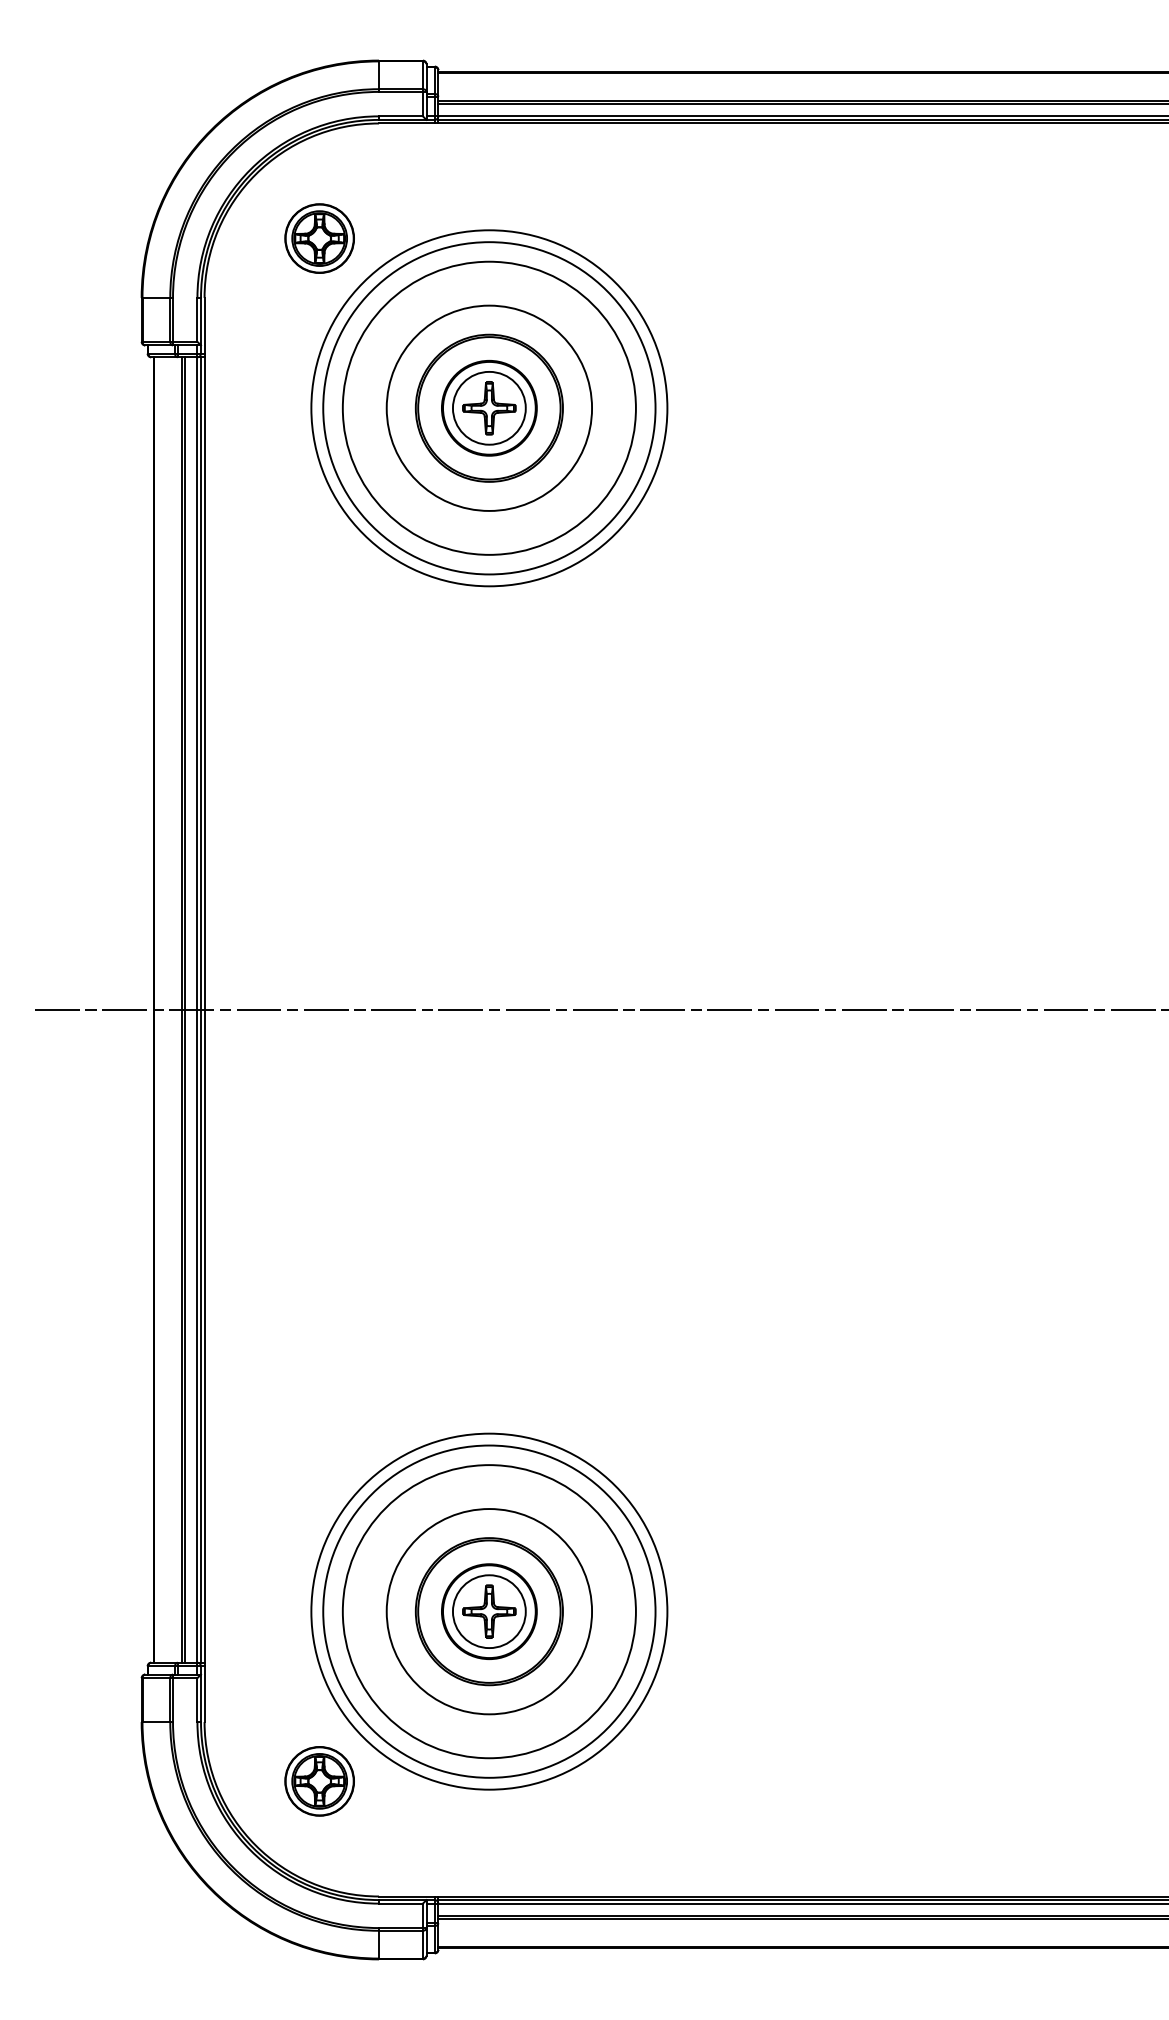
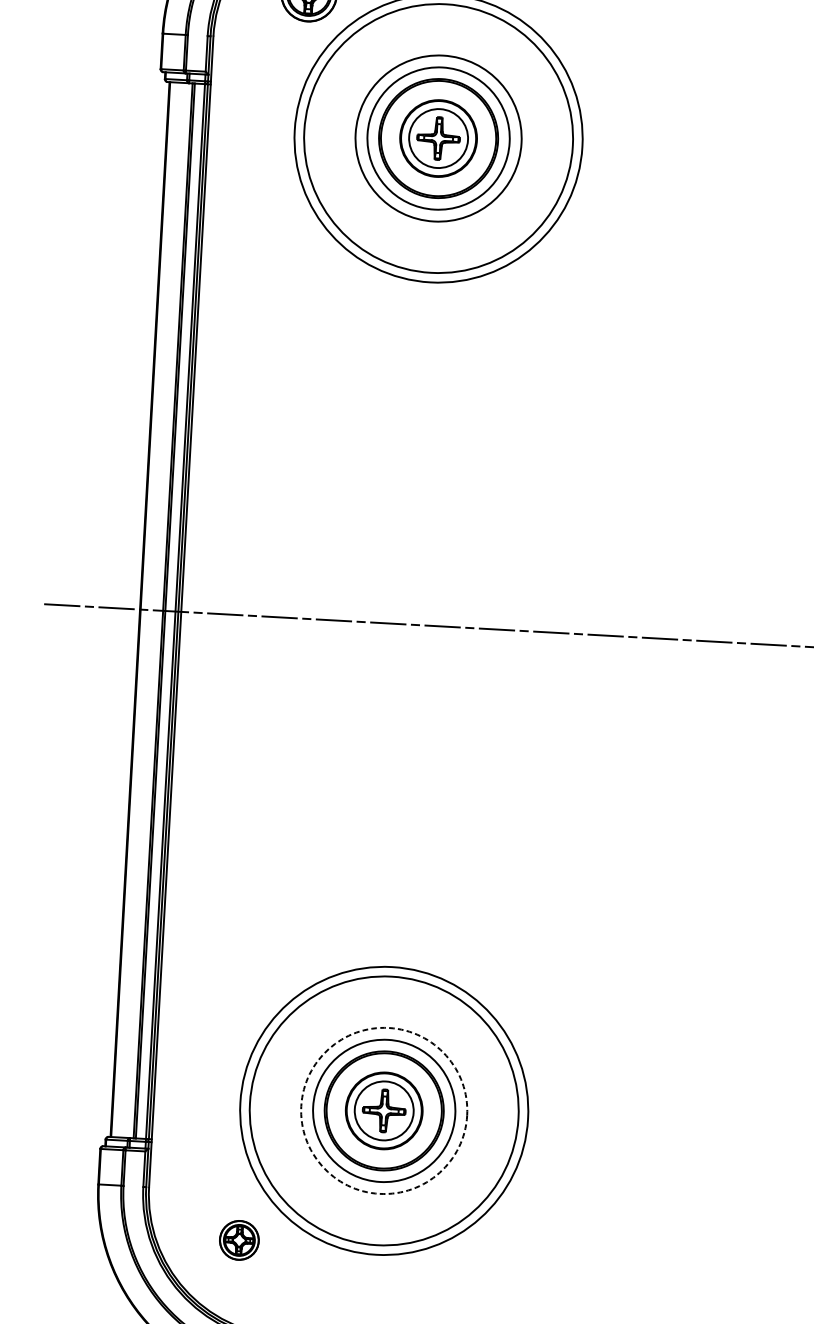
circle: (488, 407) -> (437, 137), size x0.6
circle: (488, 1611) -> (383, 1110), size x0.6
circle: (489, 1611) -> (384, 1110), solid -> dashed
part: (319, 1781) -> (239, 1240), size x0.7

